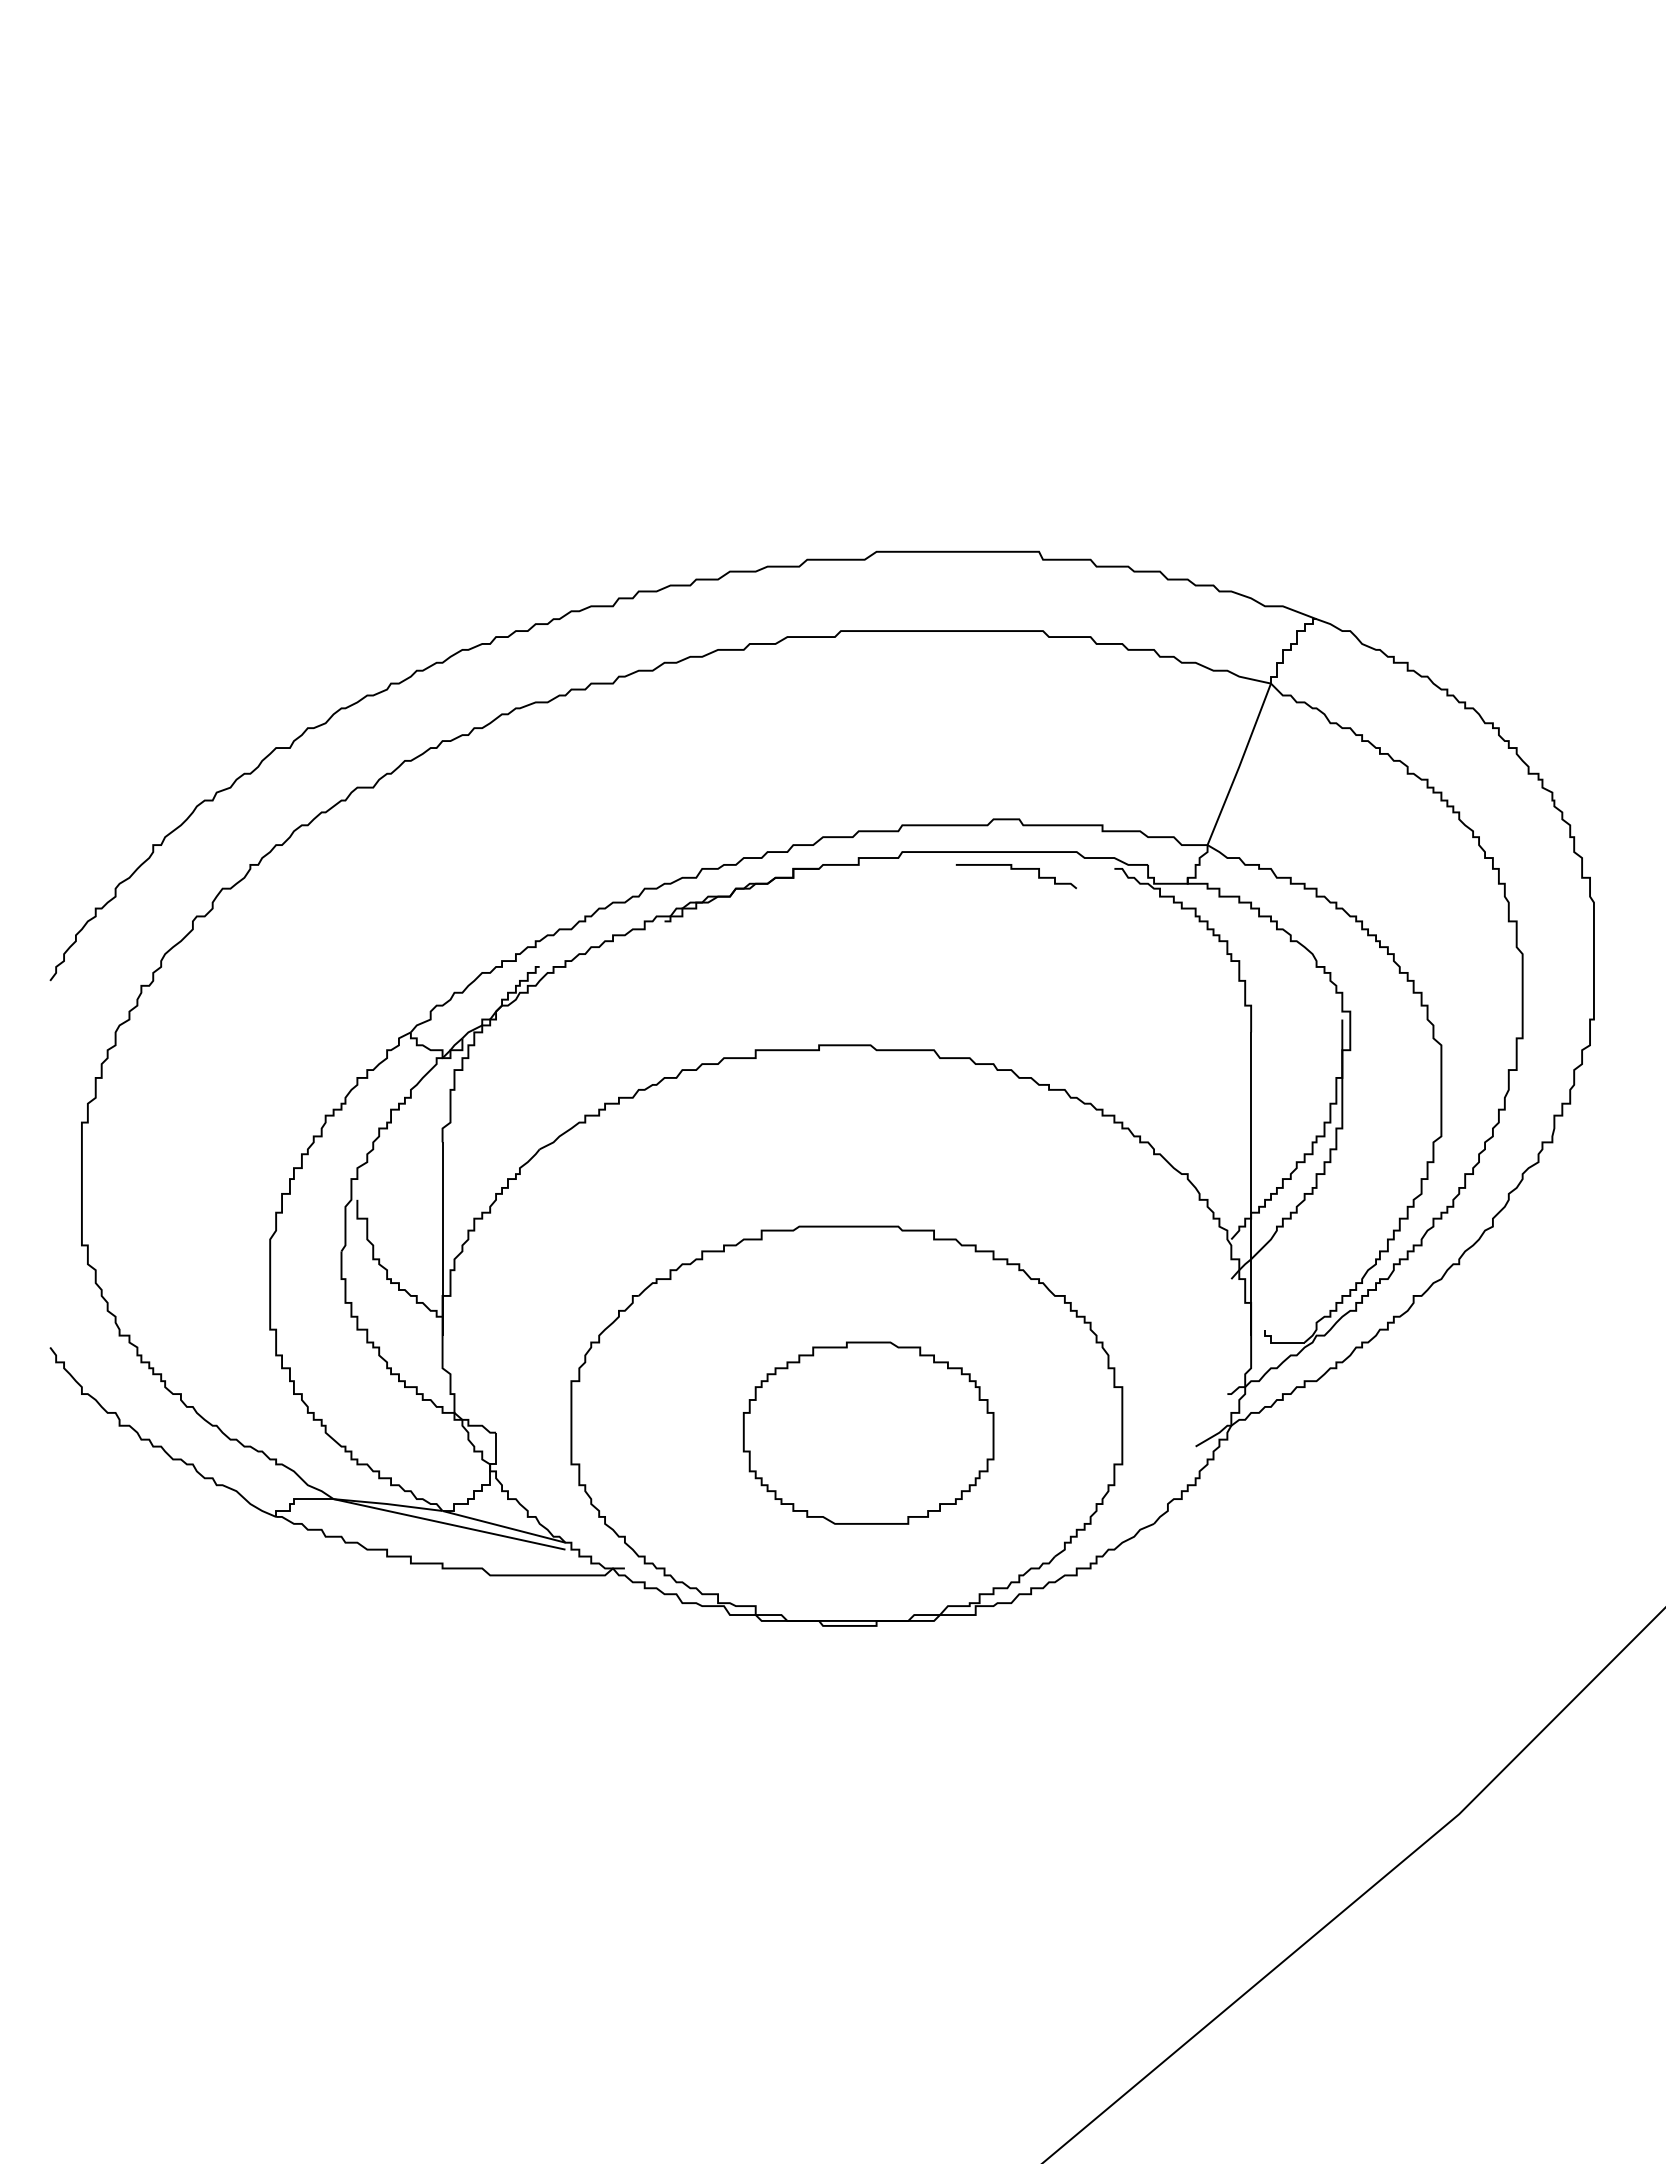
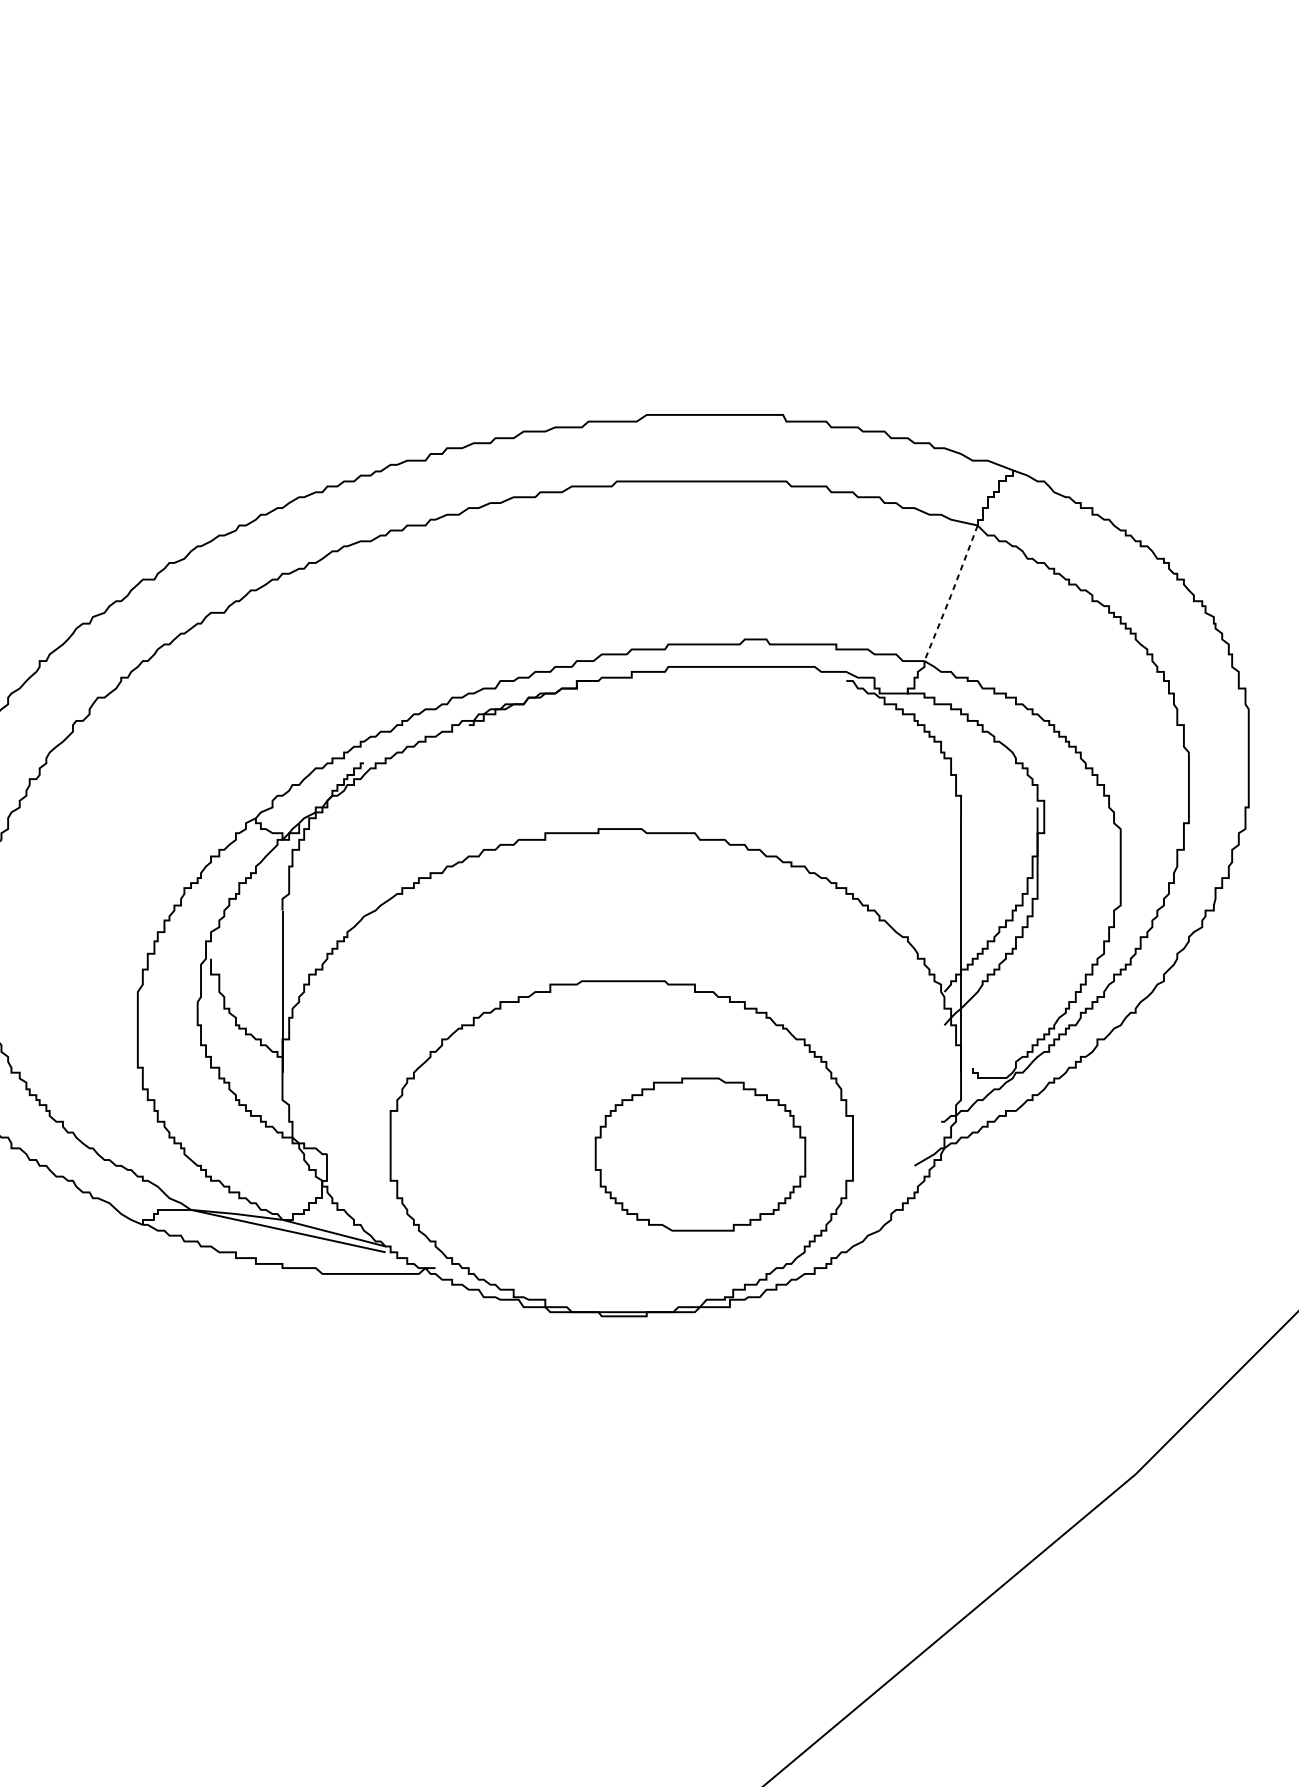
line: (1239, 764) -> (951, 593), solid -> dashed
curve: (1015, 869) -> (763, 681), removed
part: (868, 1432) -> (700, 1154), moved

